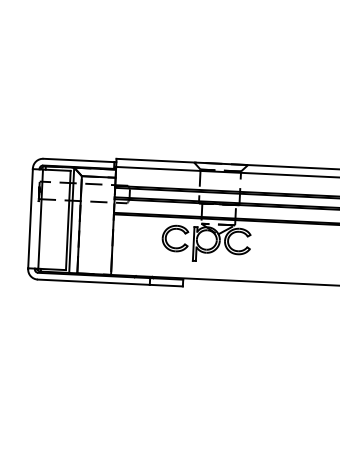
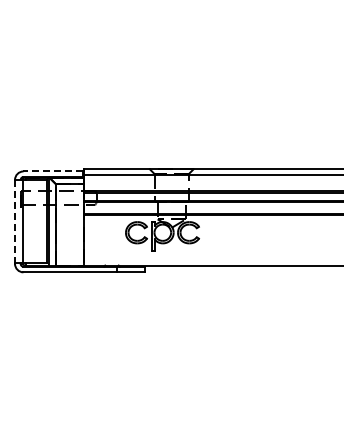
line: (79, 160) -> (53, 171), solid -> dashed
line: (31, 219) -> (15, 222), solid -> dashed

